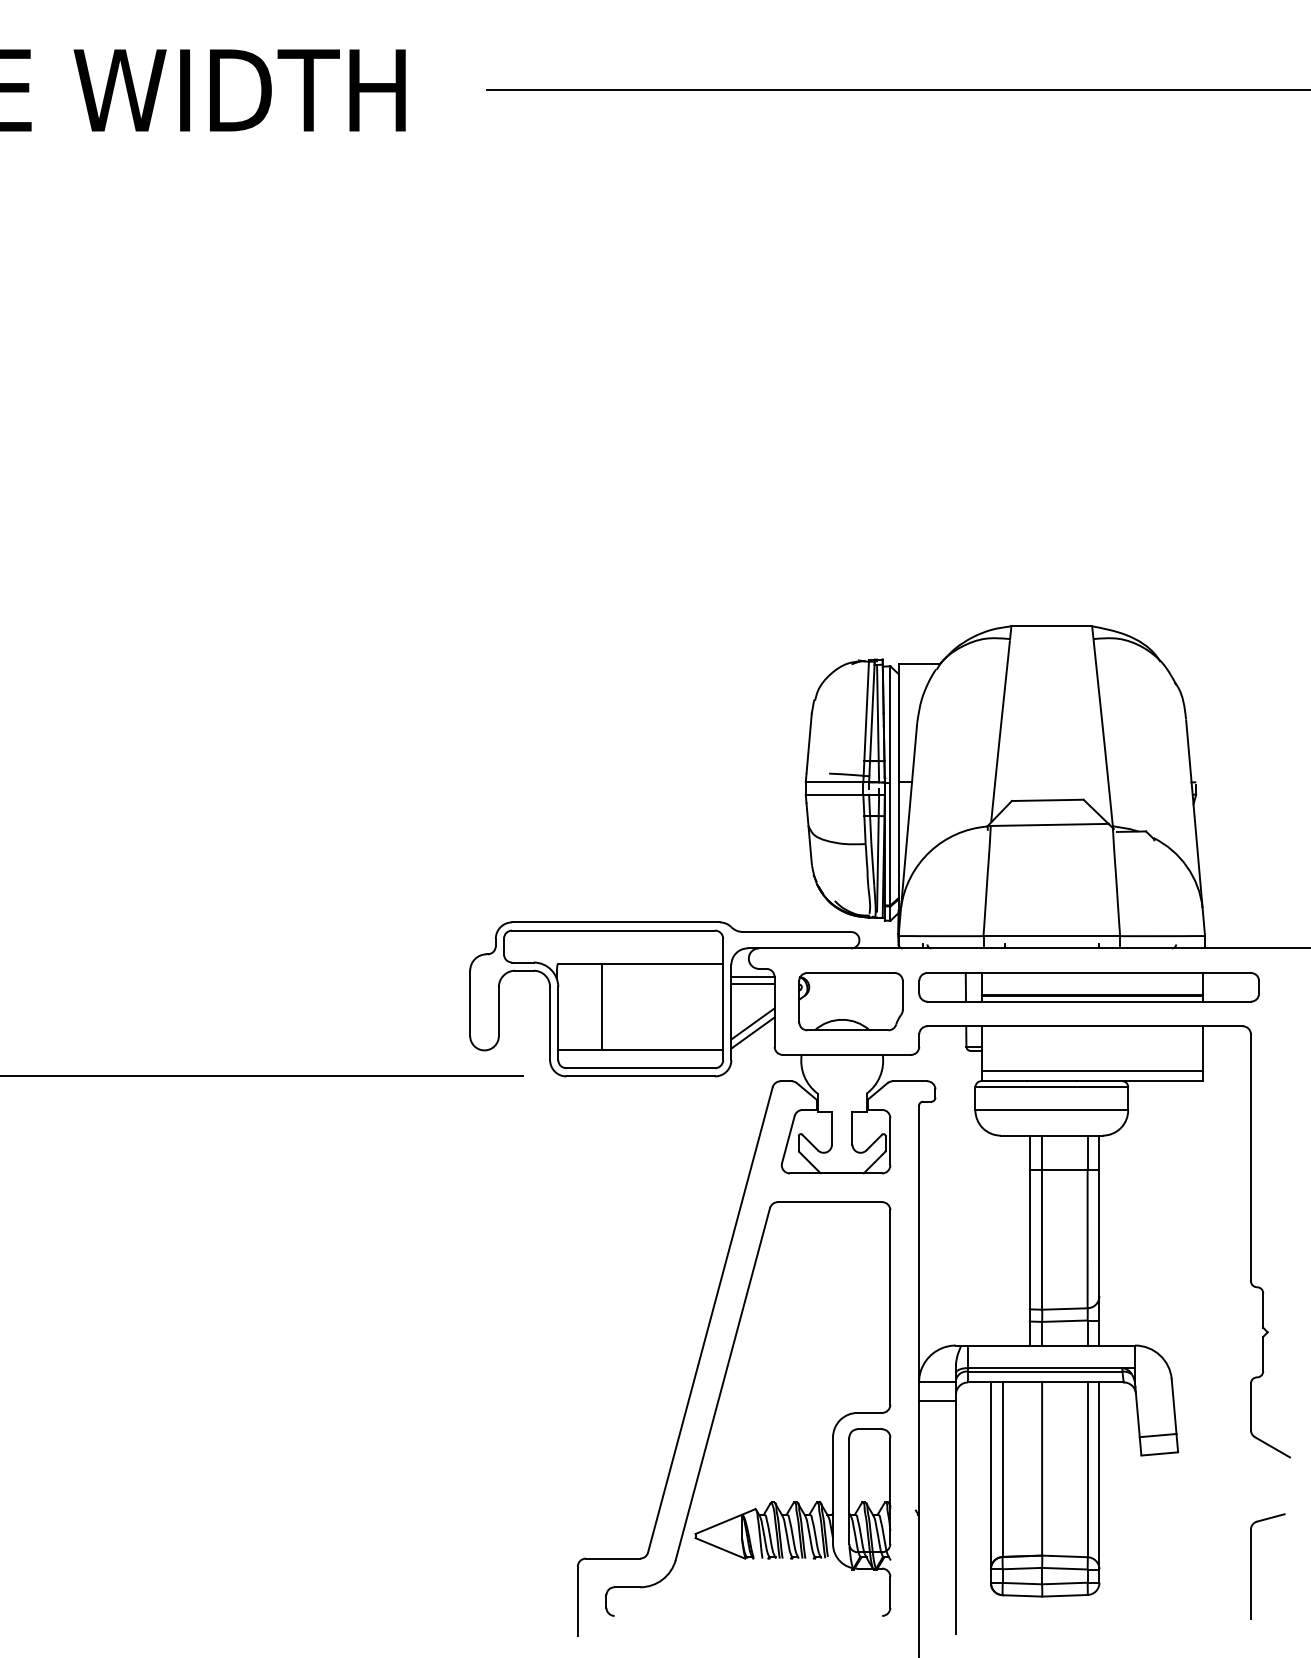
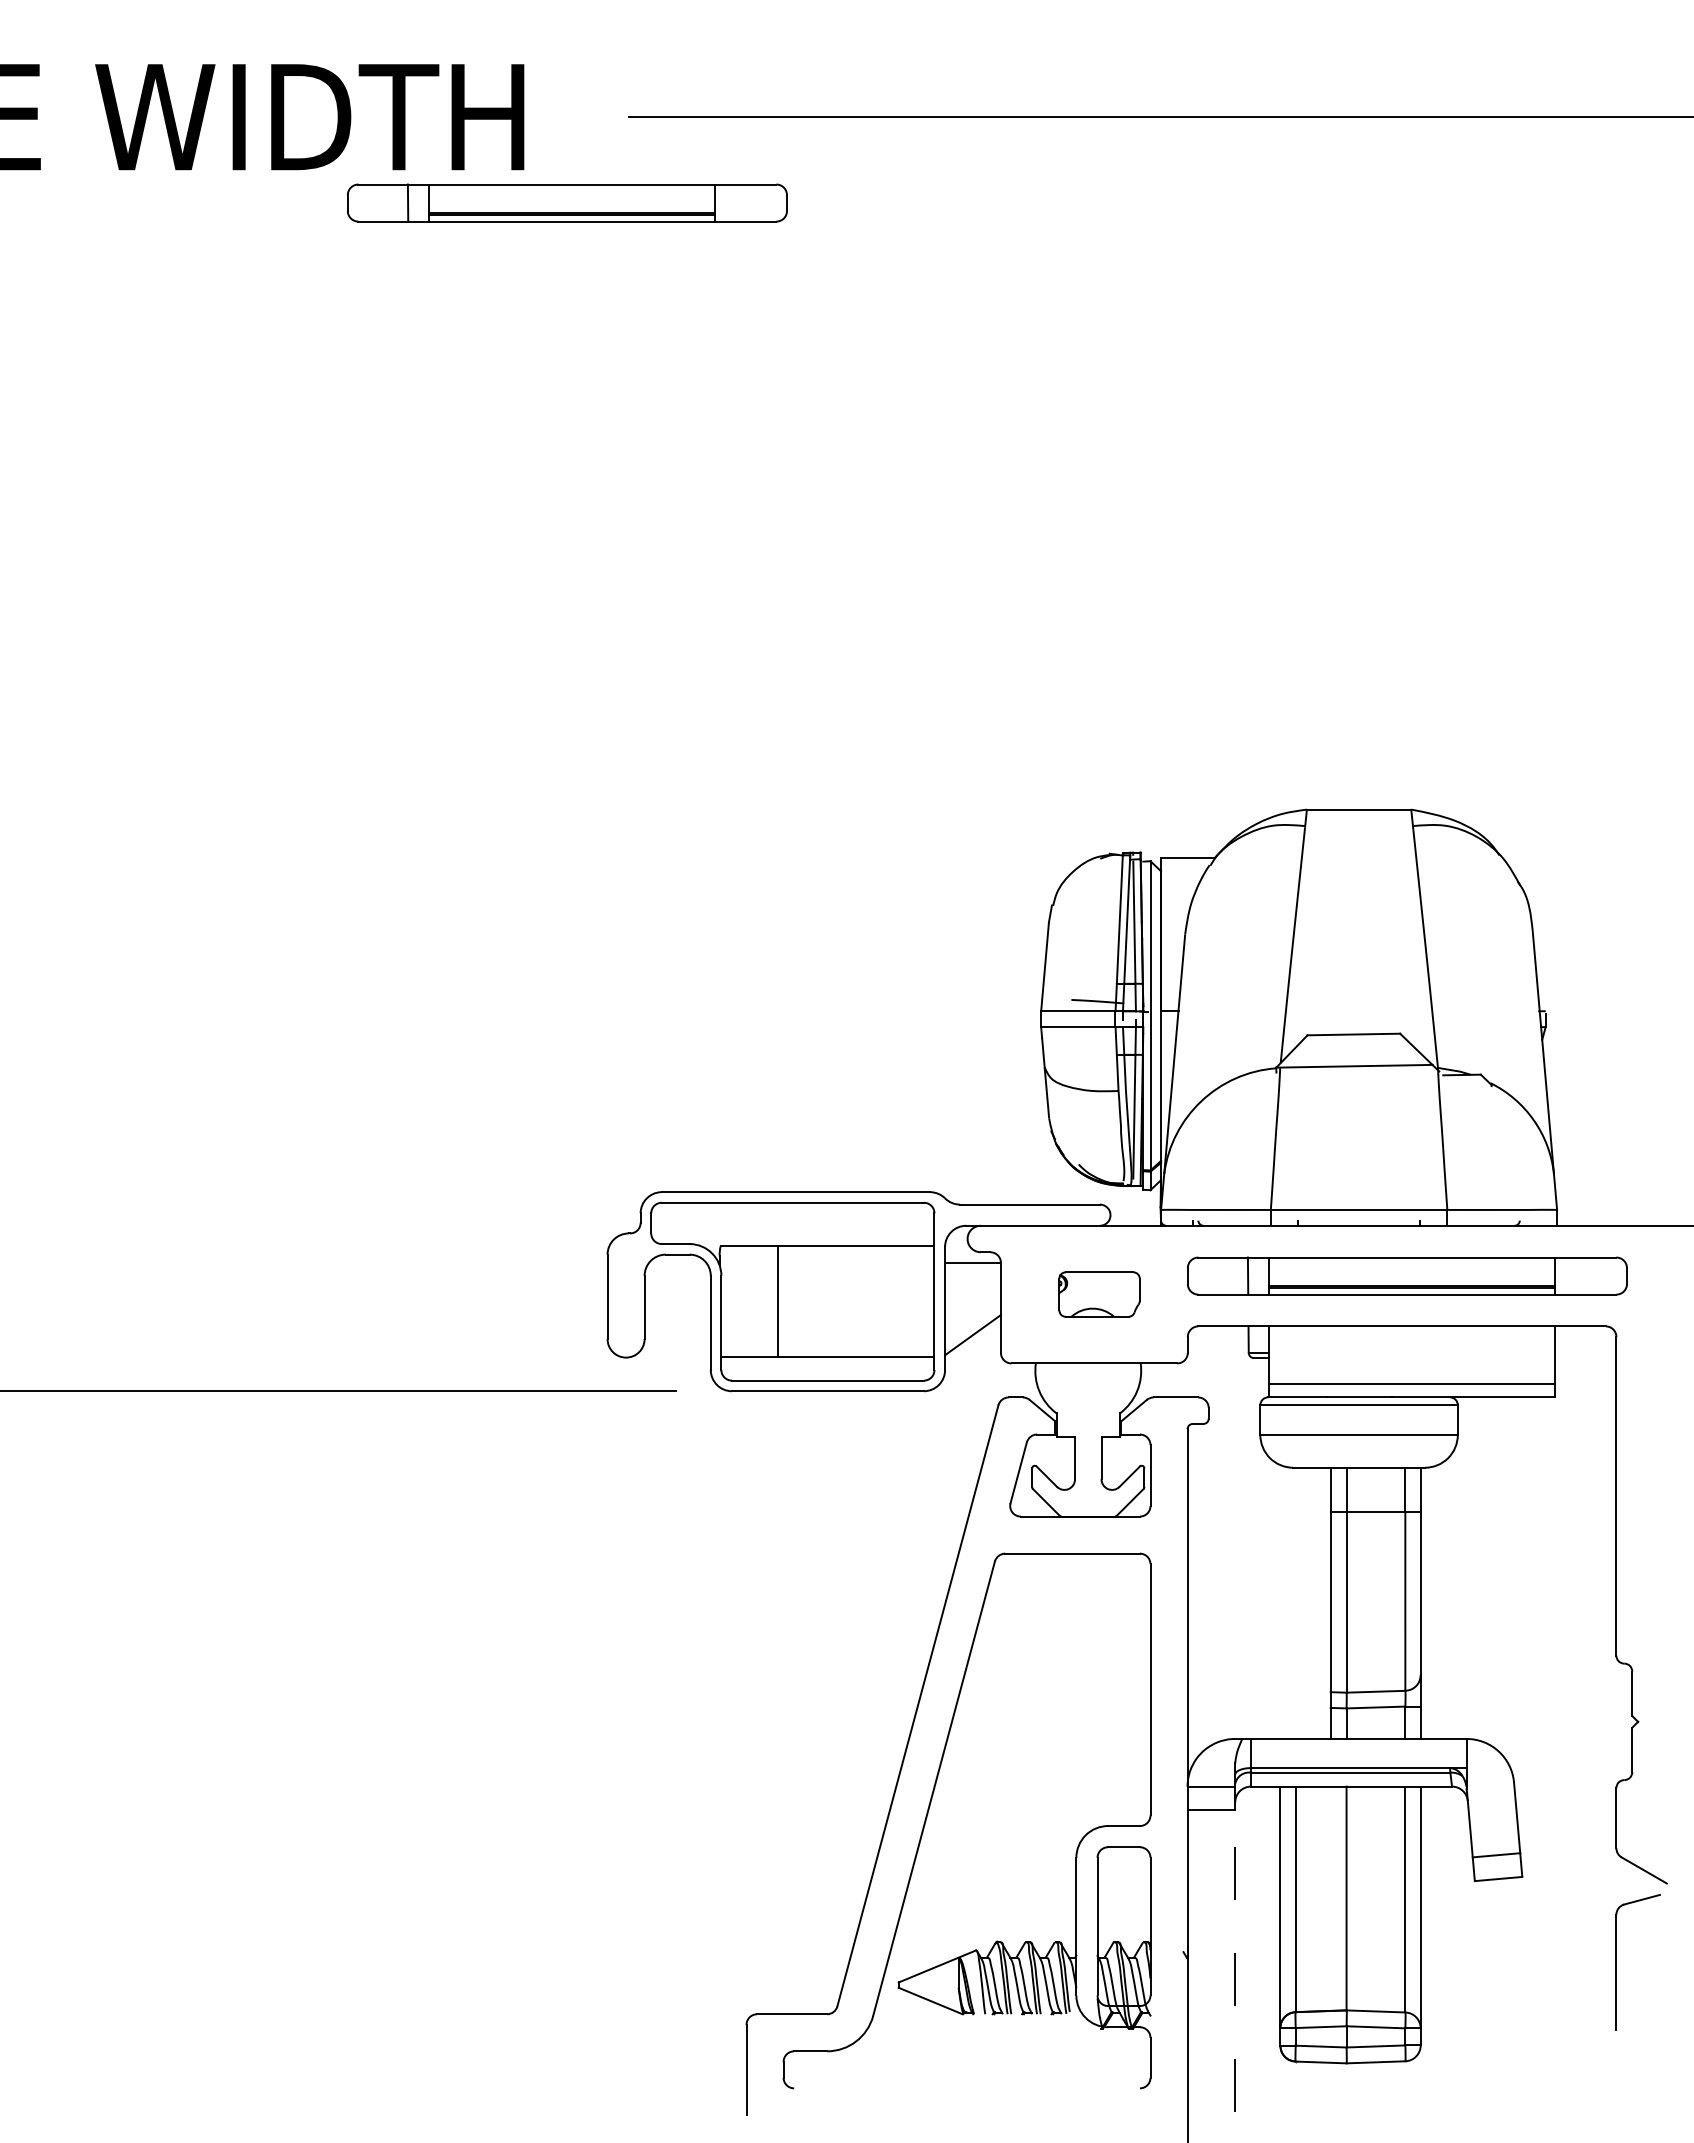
part: (439, 156) -> (567, 202), added
line: (752, 984) -> (972, 1272), removed
part: (850, 1001) -> (1099, 1294), size x0.6
line: (752, 1024) -> (972, 1323), removed
line: (956, 1517) -> (1235, 1961), solid -> dashed
part: (1251, 1566) -> (1616, 1962), moved

